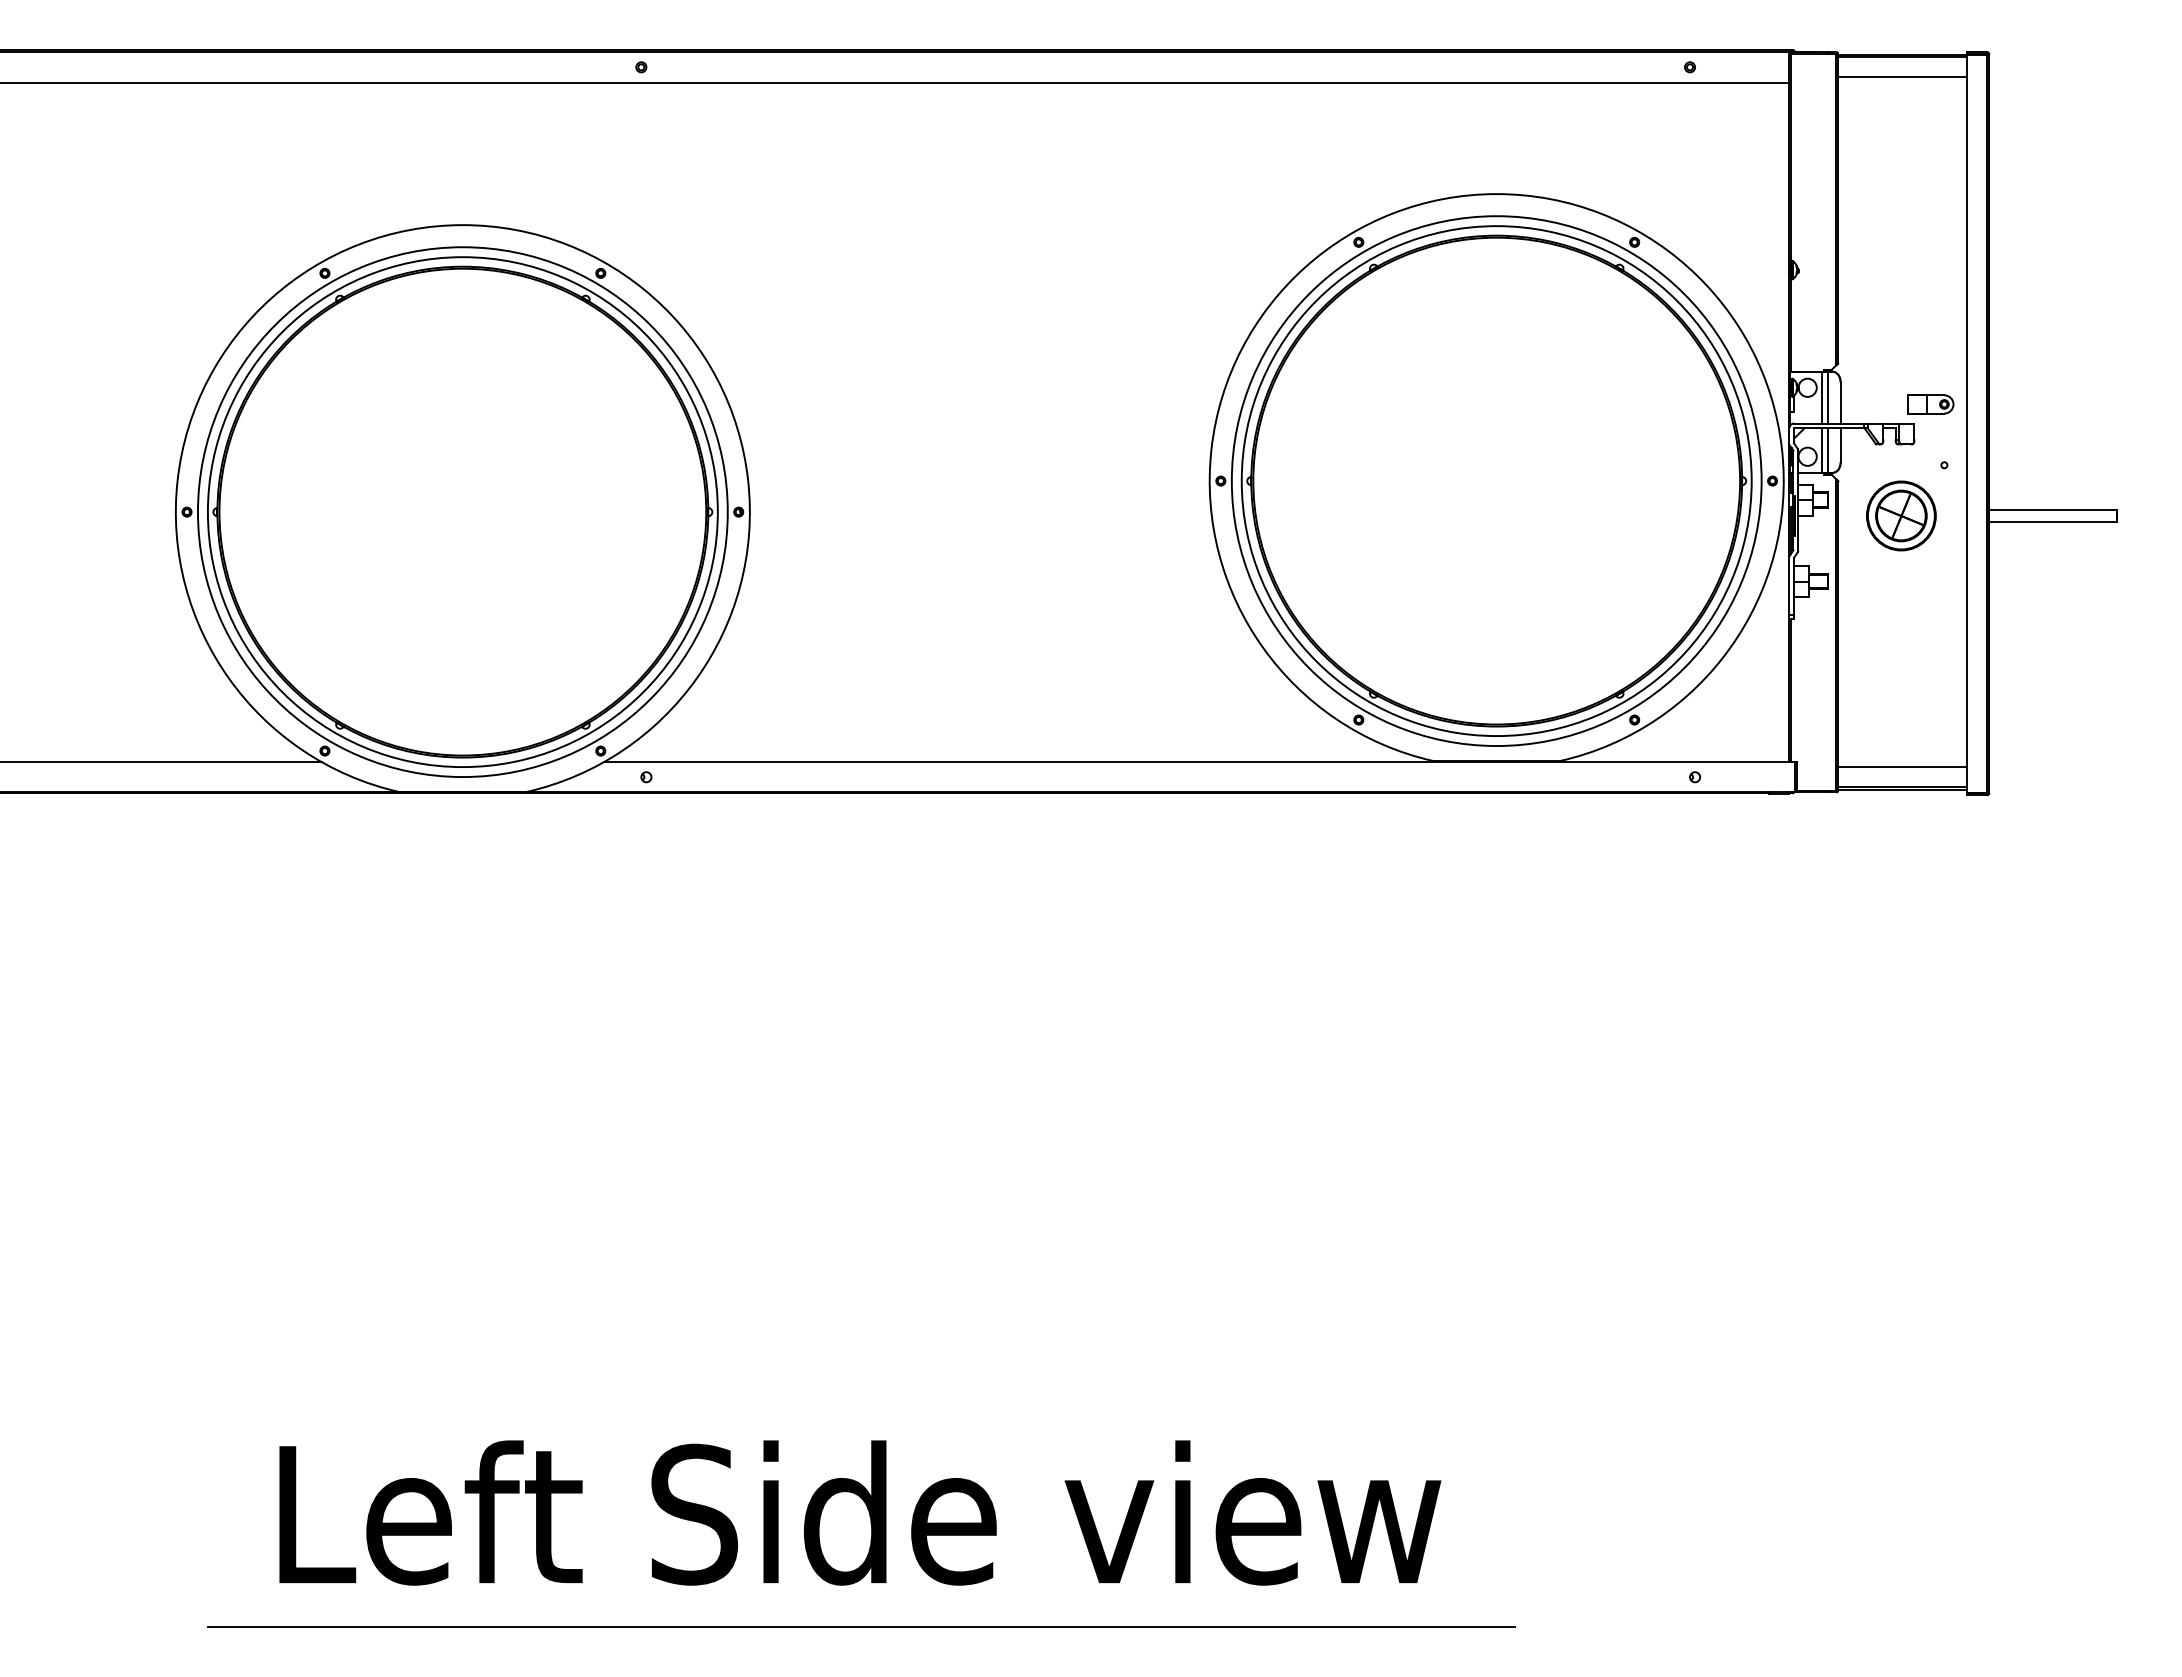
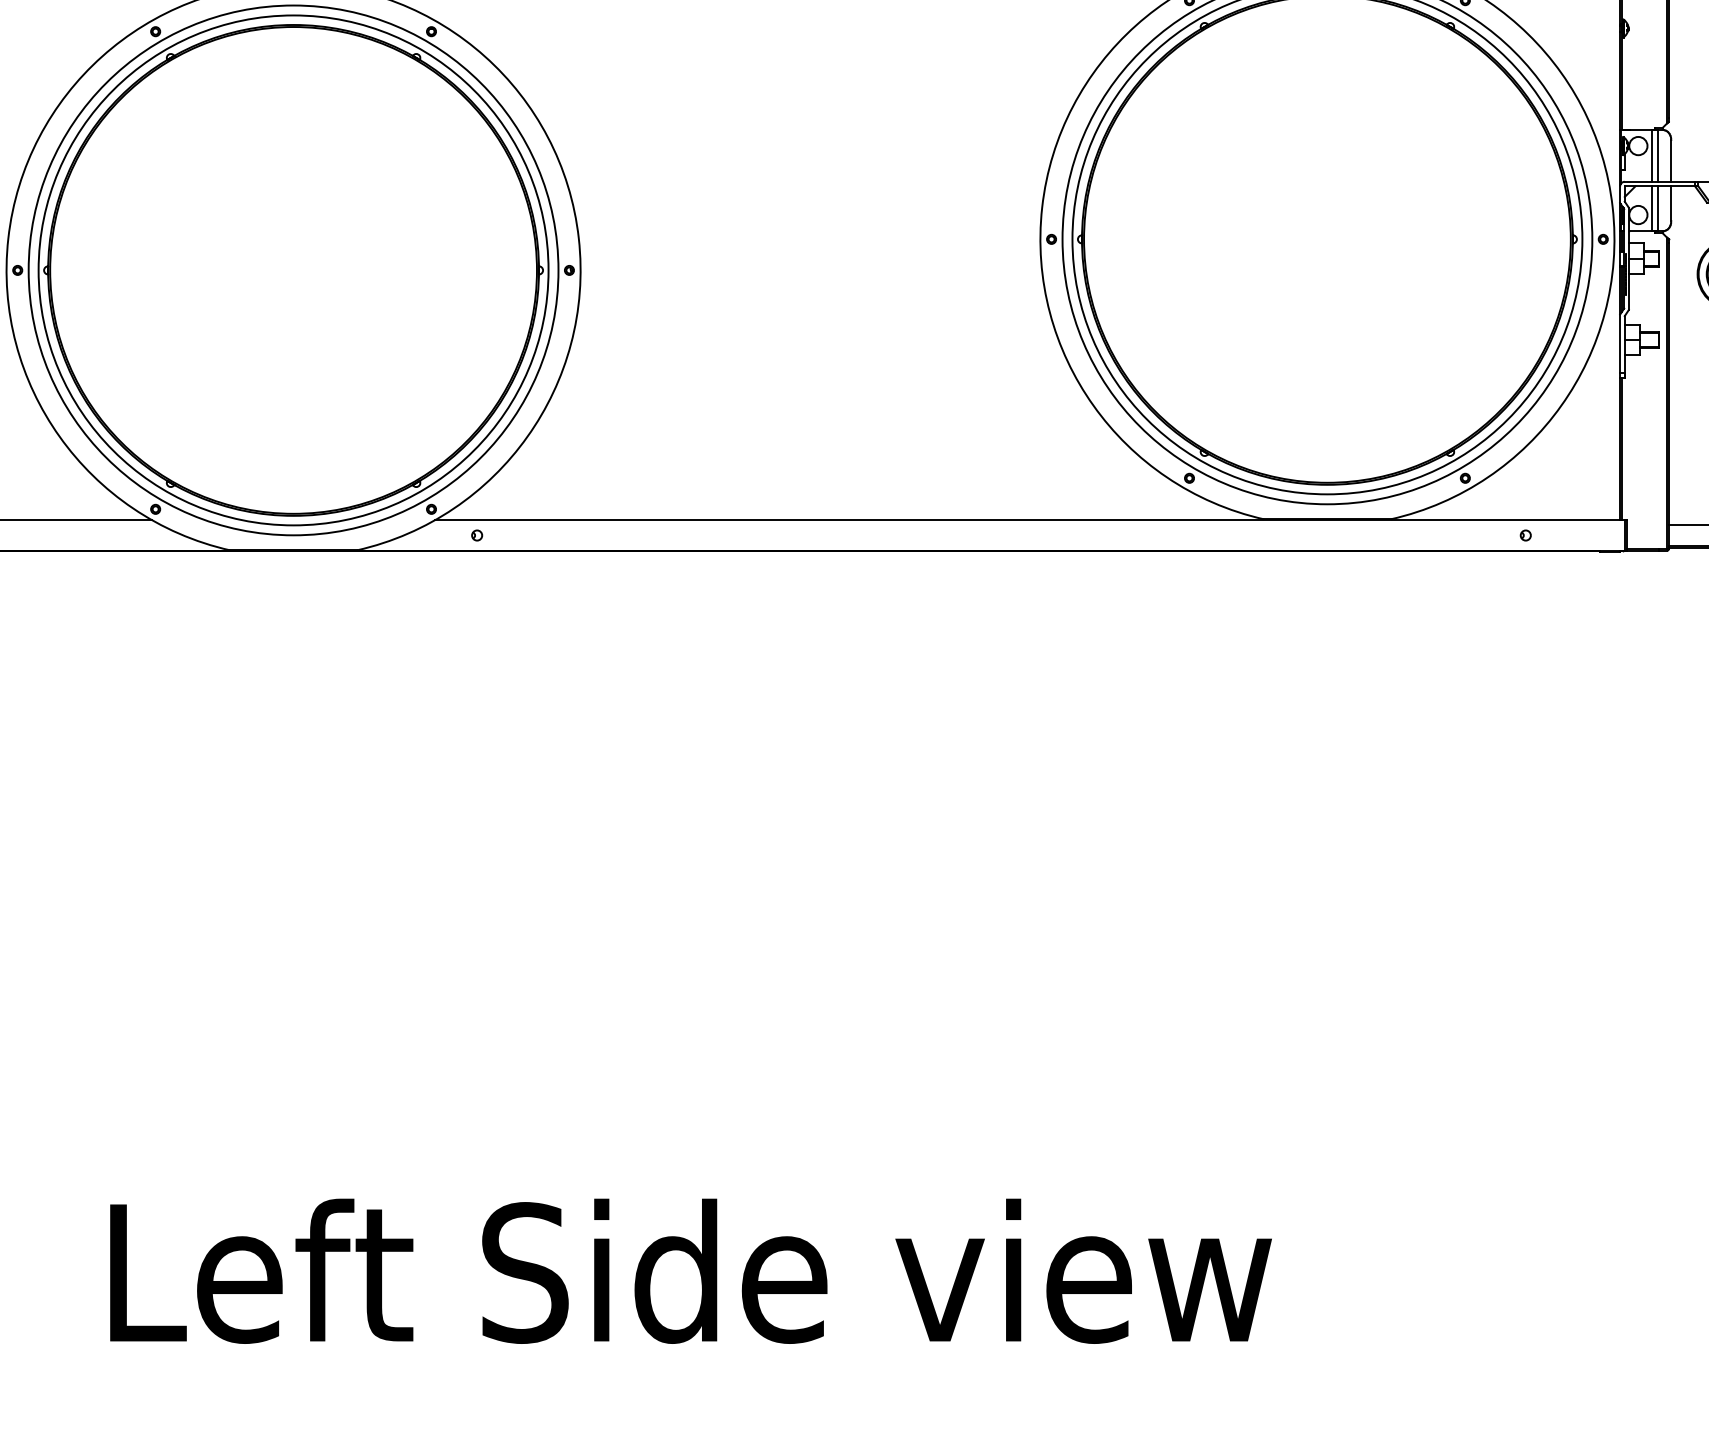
line: (861, 1626) -> (692, 1384), removed

